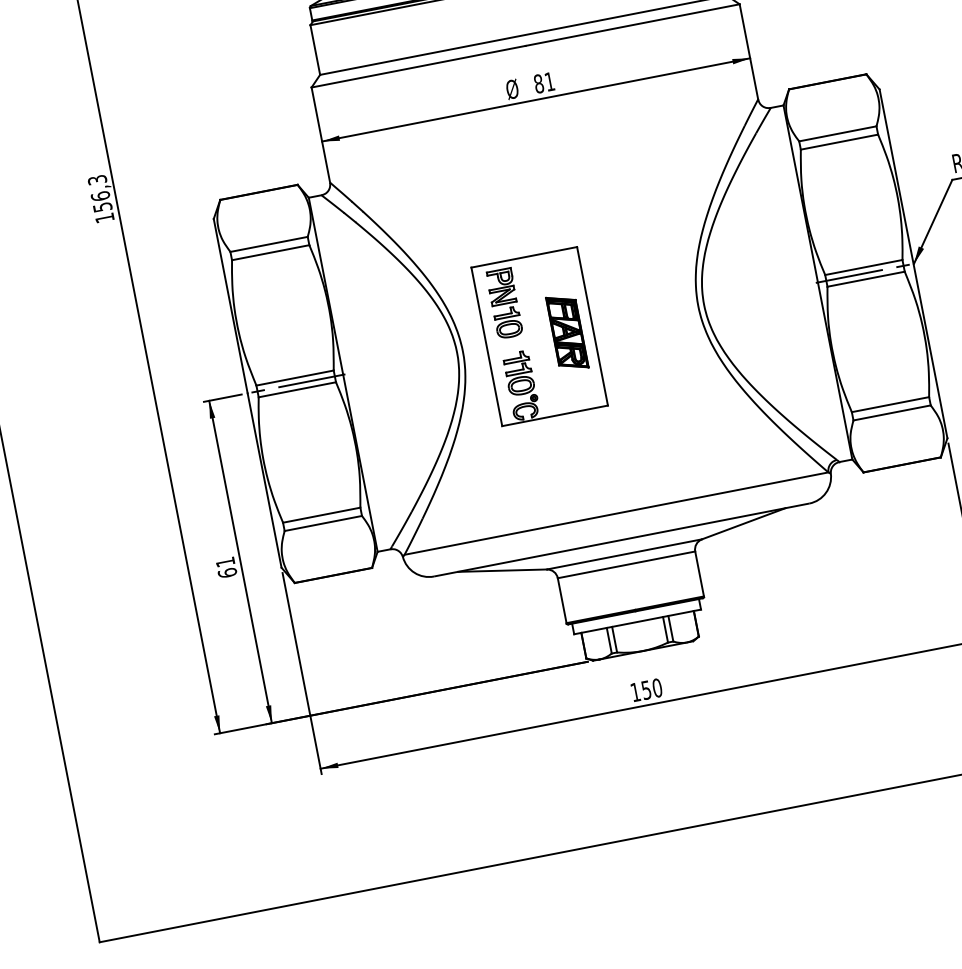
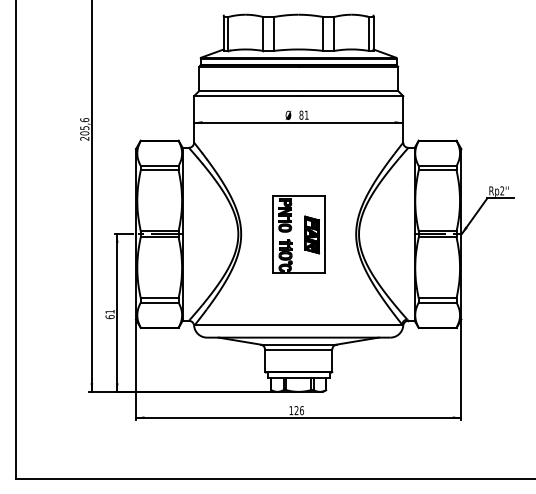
text: (100, 199) -> (84, 129), 156,3 -> 205,6
part: (539, 337) -> (298, 234), moved
text: (650, 689) -> (298, 410), 150 -> 126

